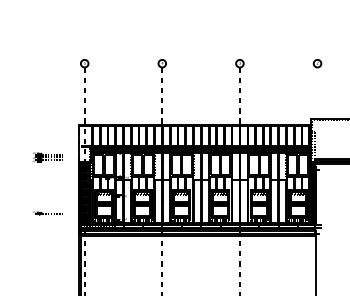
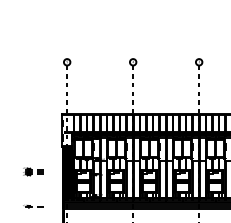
part: (47, 157) -> (35, 171), moved
part: (47, 213) -> (35, 206), moved

